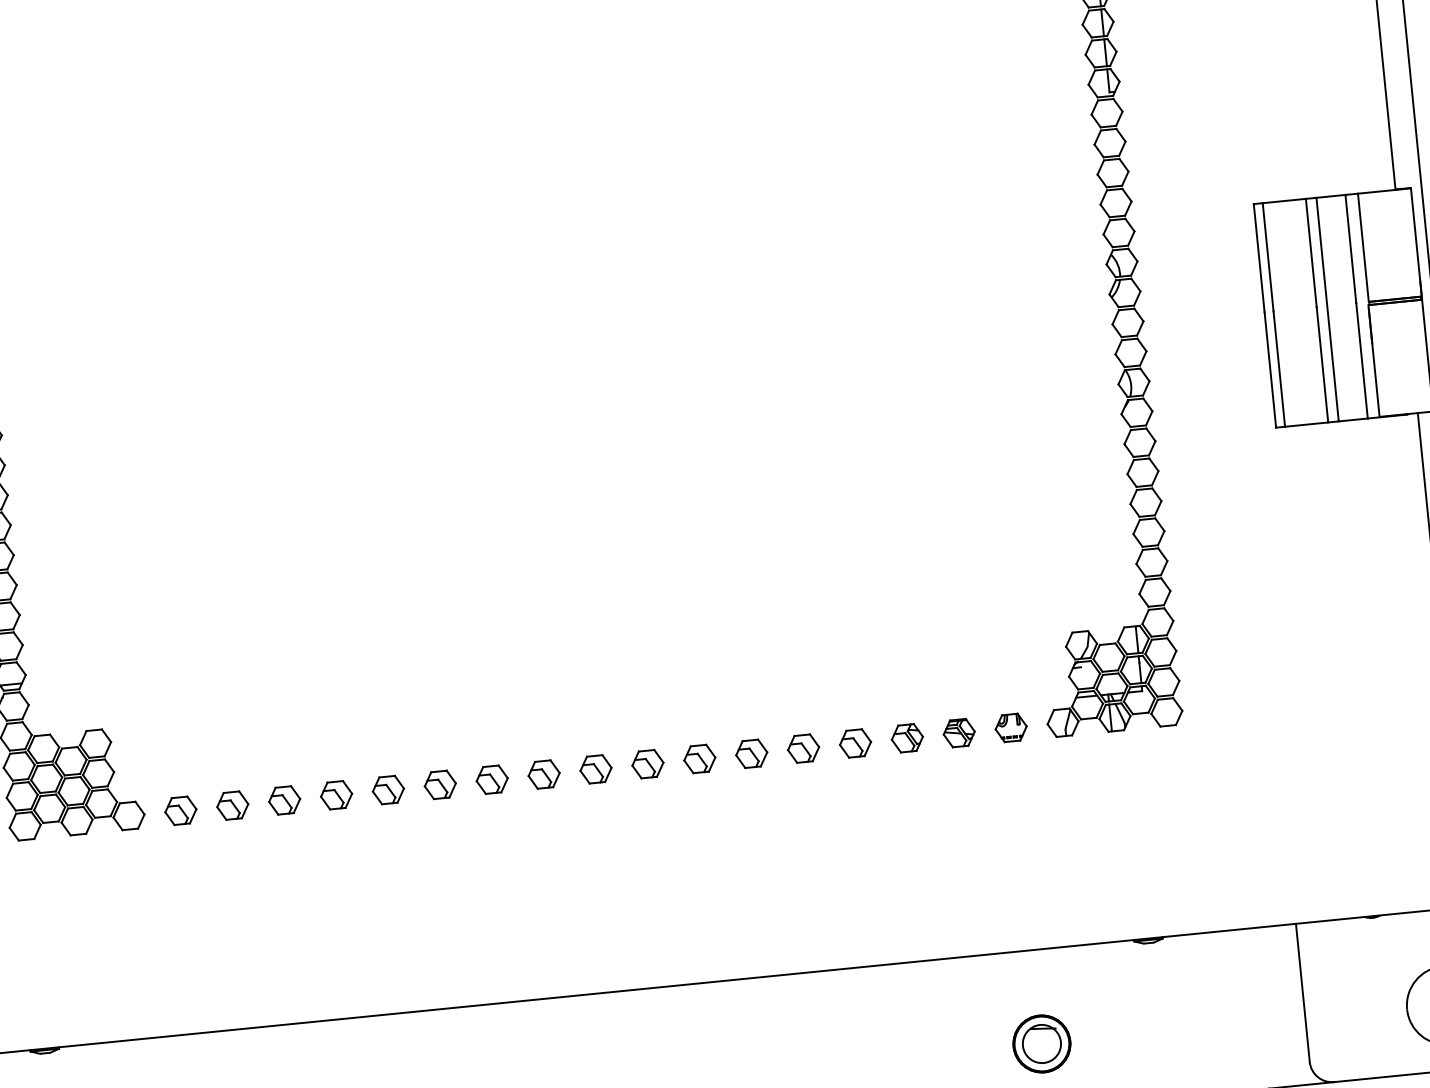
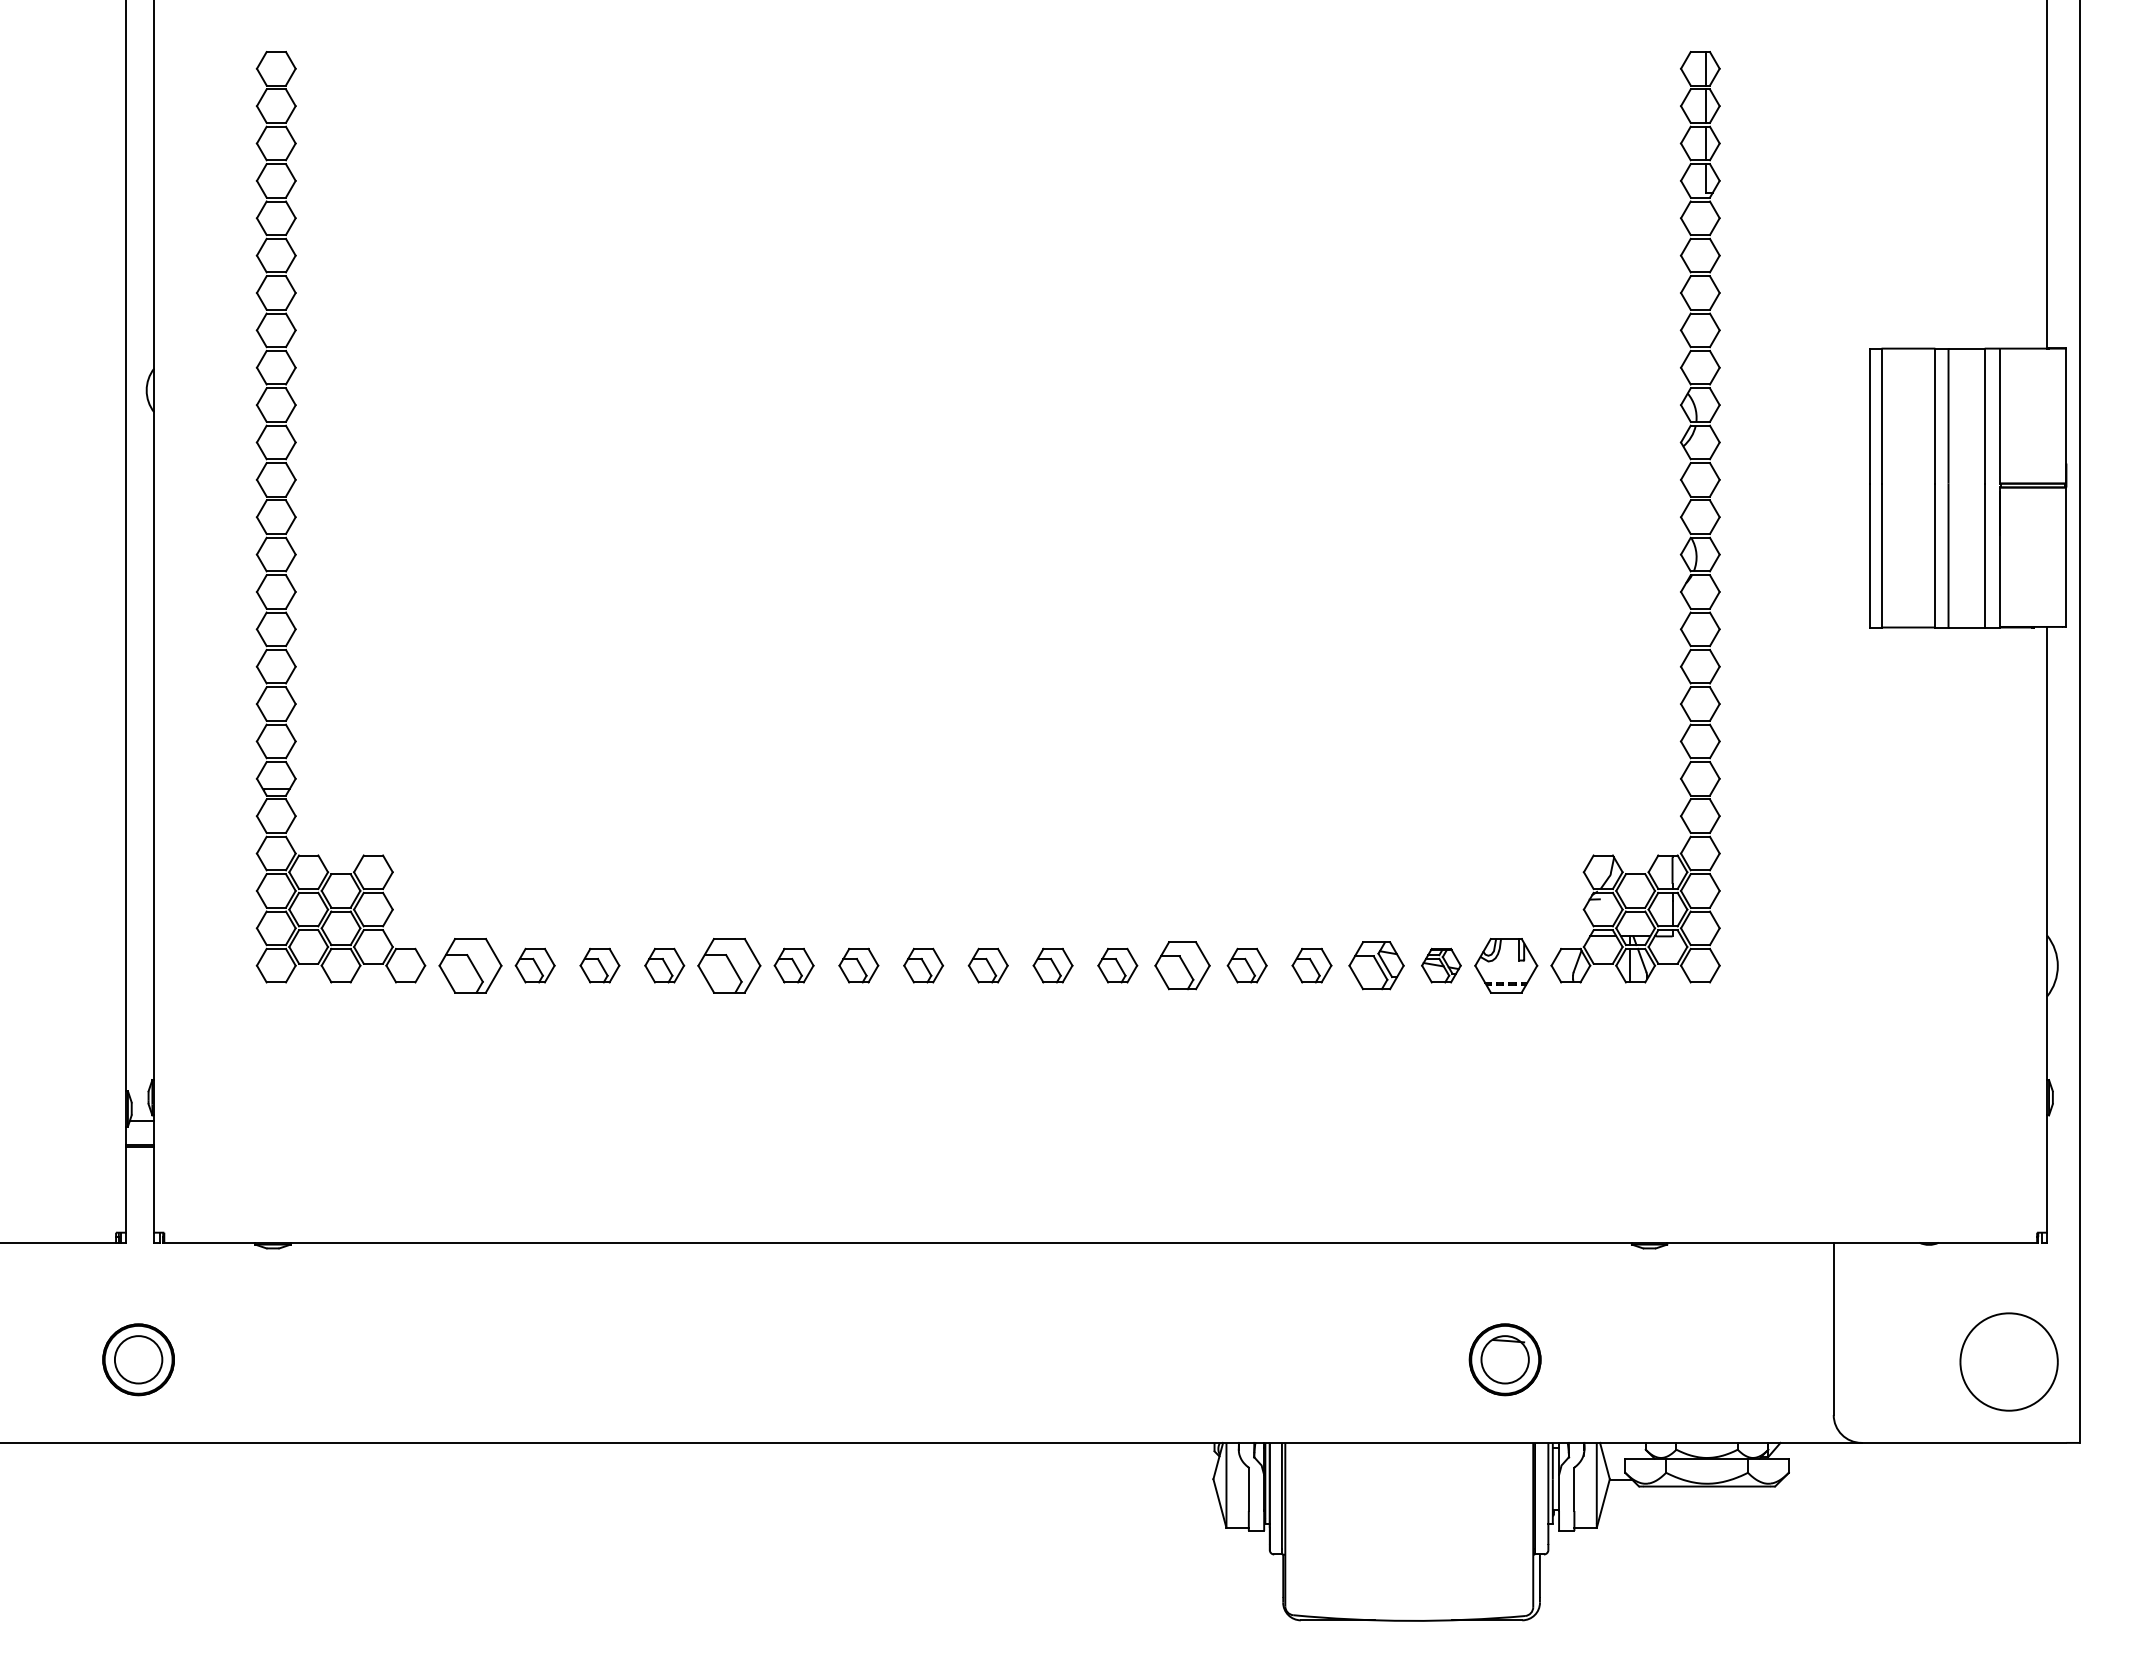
part: (1010, 727) -> (1505, 965), size x1.6
part: (907, 738) -> (1376, 965), size x1.4
part: (751, 753) -> (1182, 965), size x1.4
part: (388, 789) -> (729, 965), size x1.6
part: (180, 810) -> (470, 965), size x1.6

